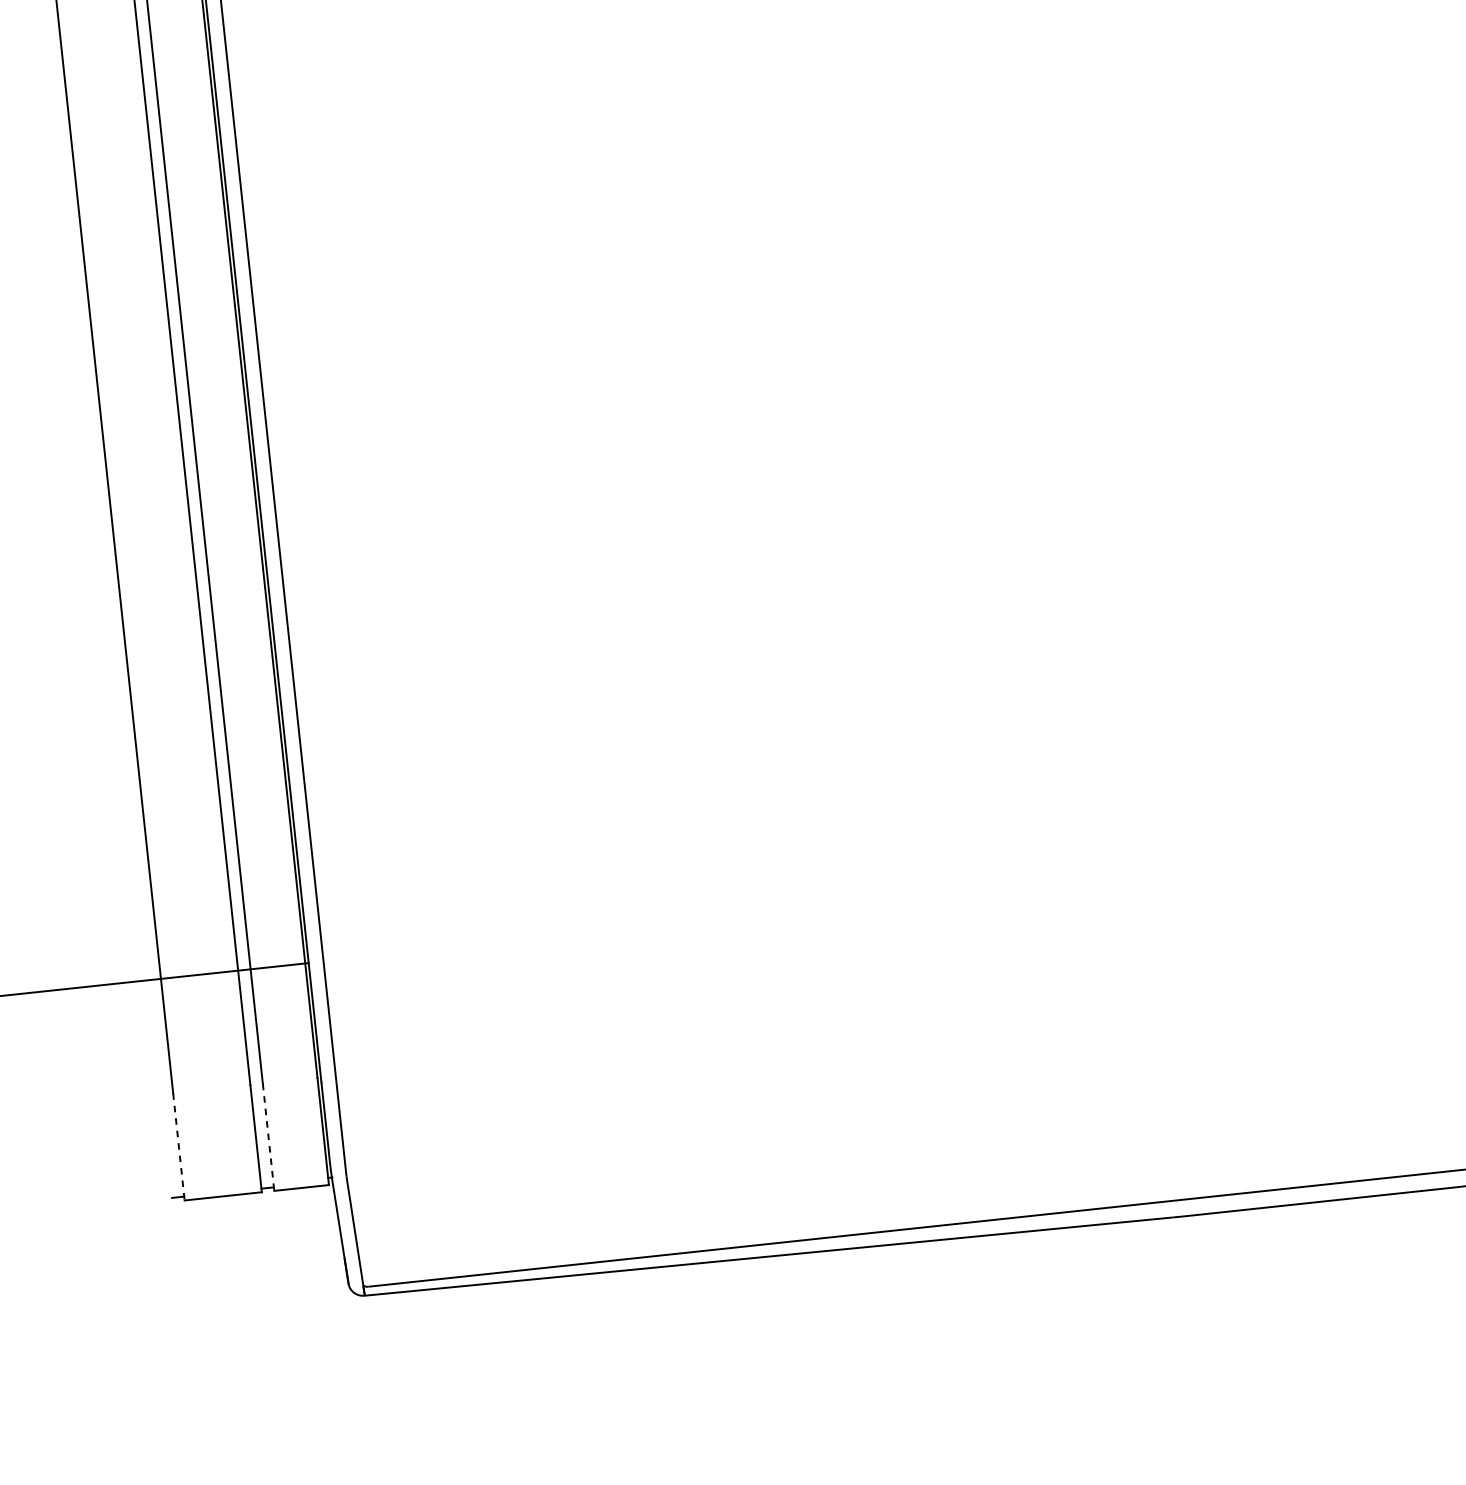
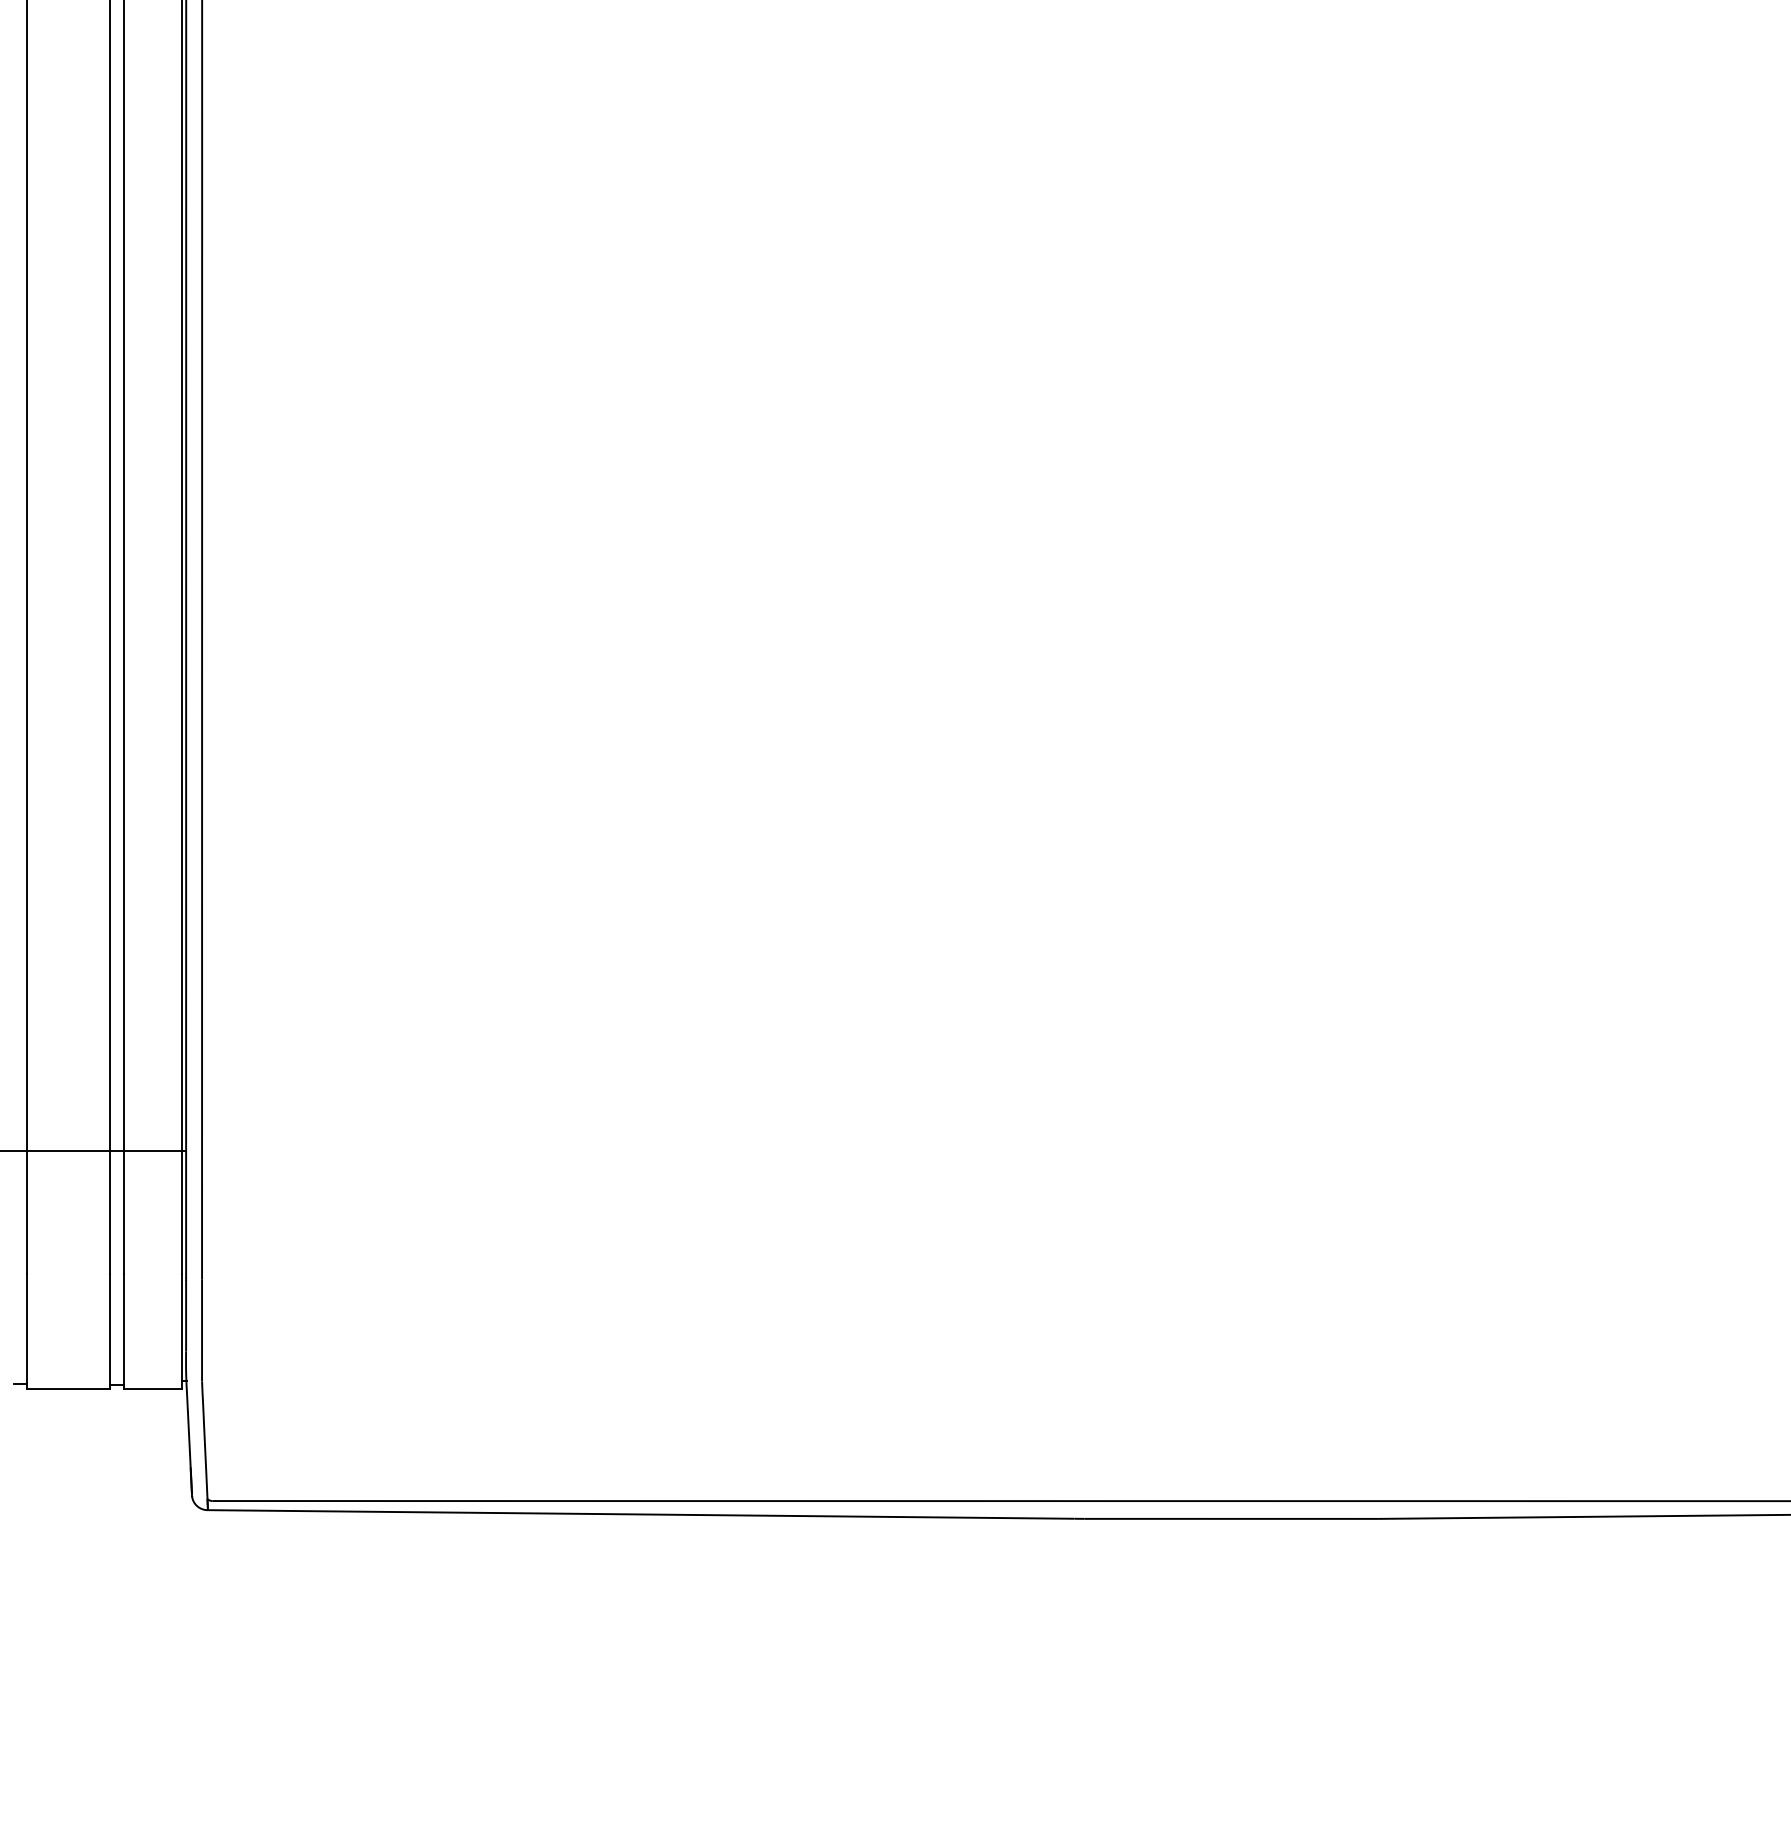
line: (268, 1137) -> (123, 1331), dashed -> solid
line: (178, 1147) -> (27, 1331), dashed -> solid

